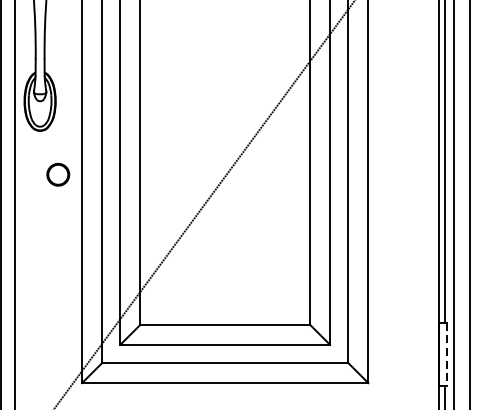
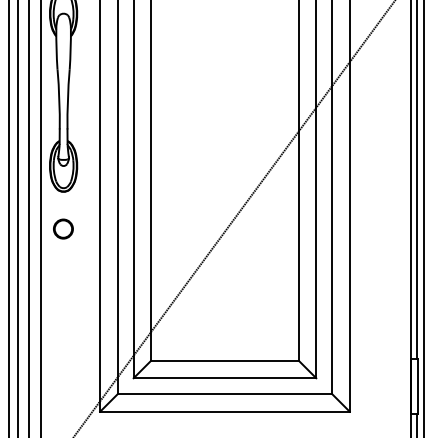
circle: (58, 174) -> (63, 228), moved
line: (447, 354) -> (418, 386), dashed -> solid

